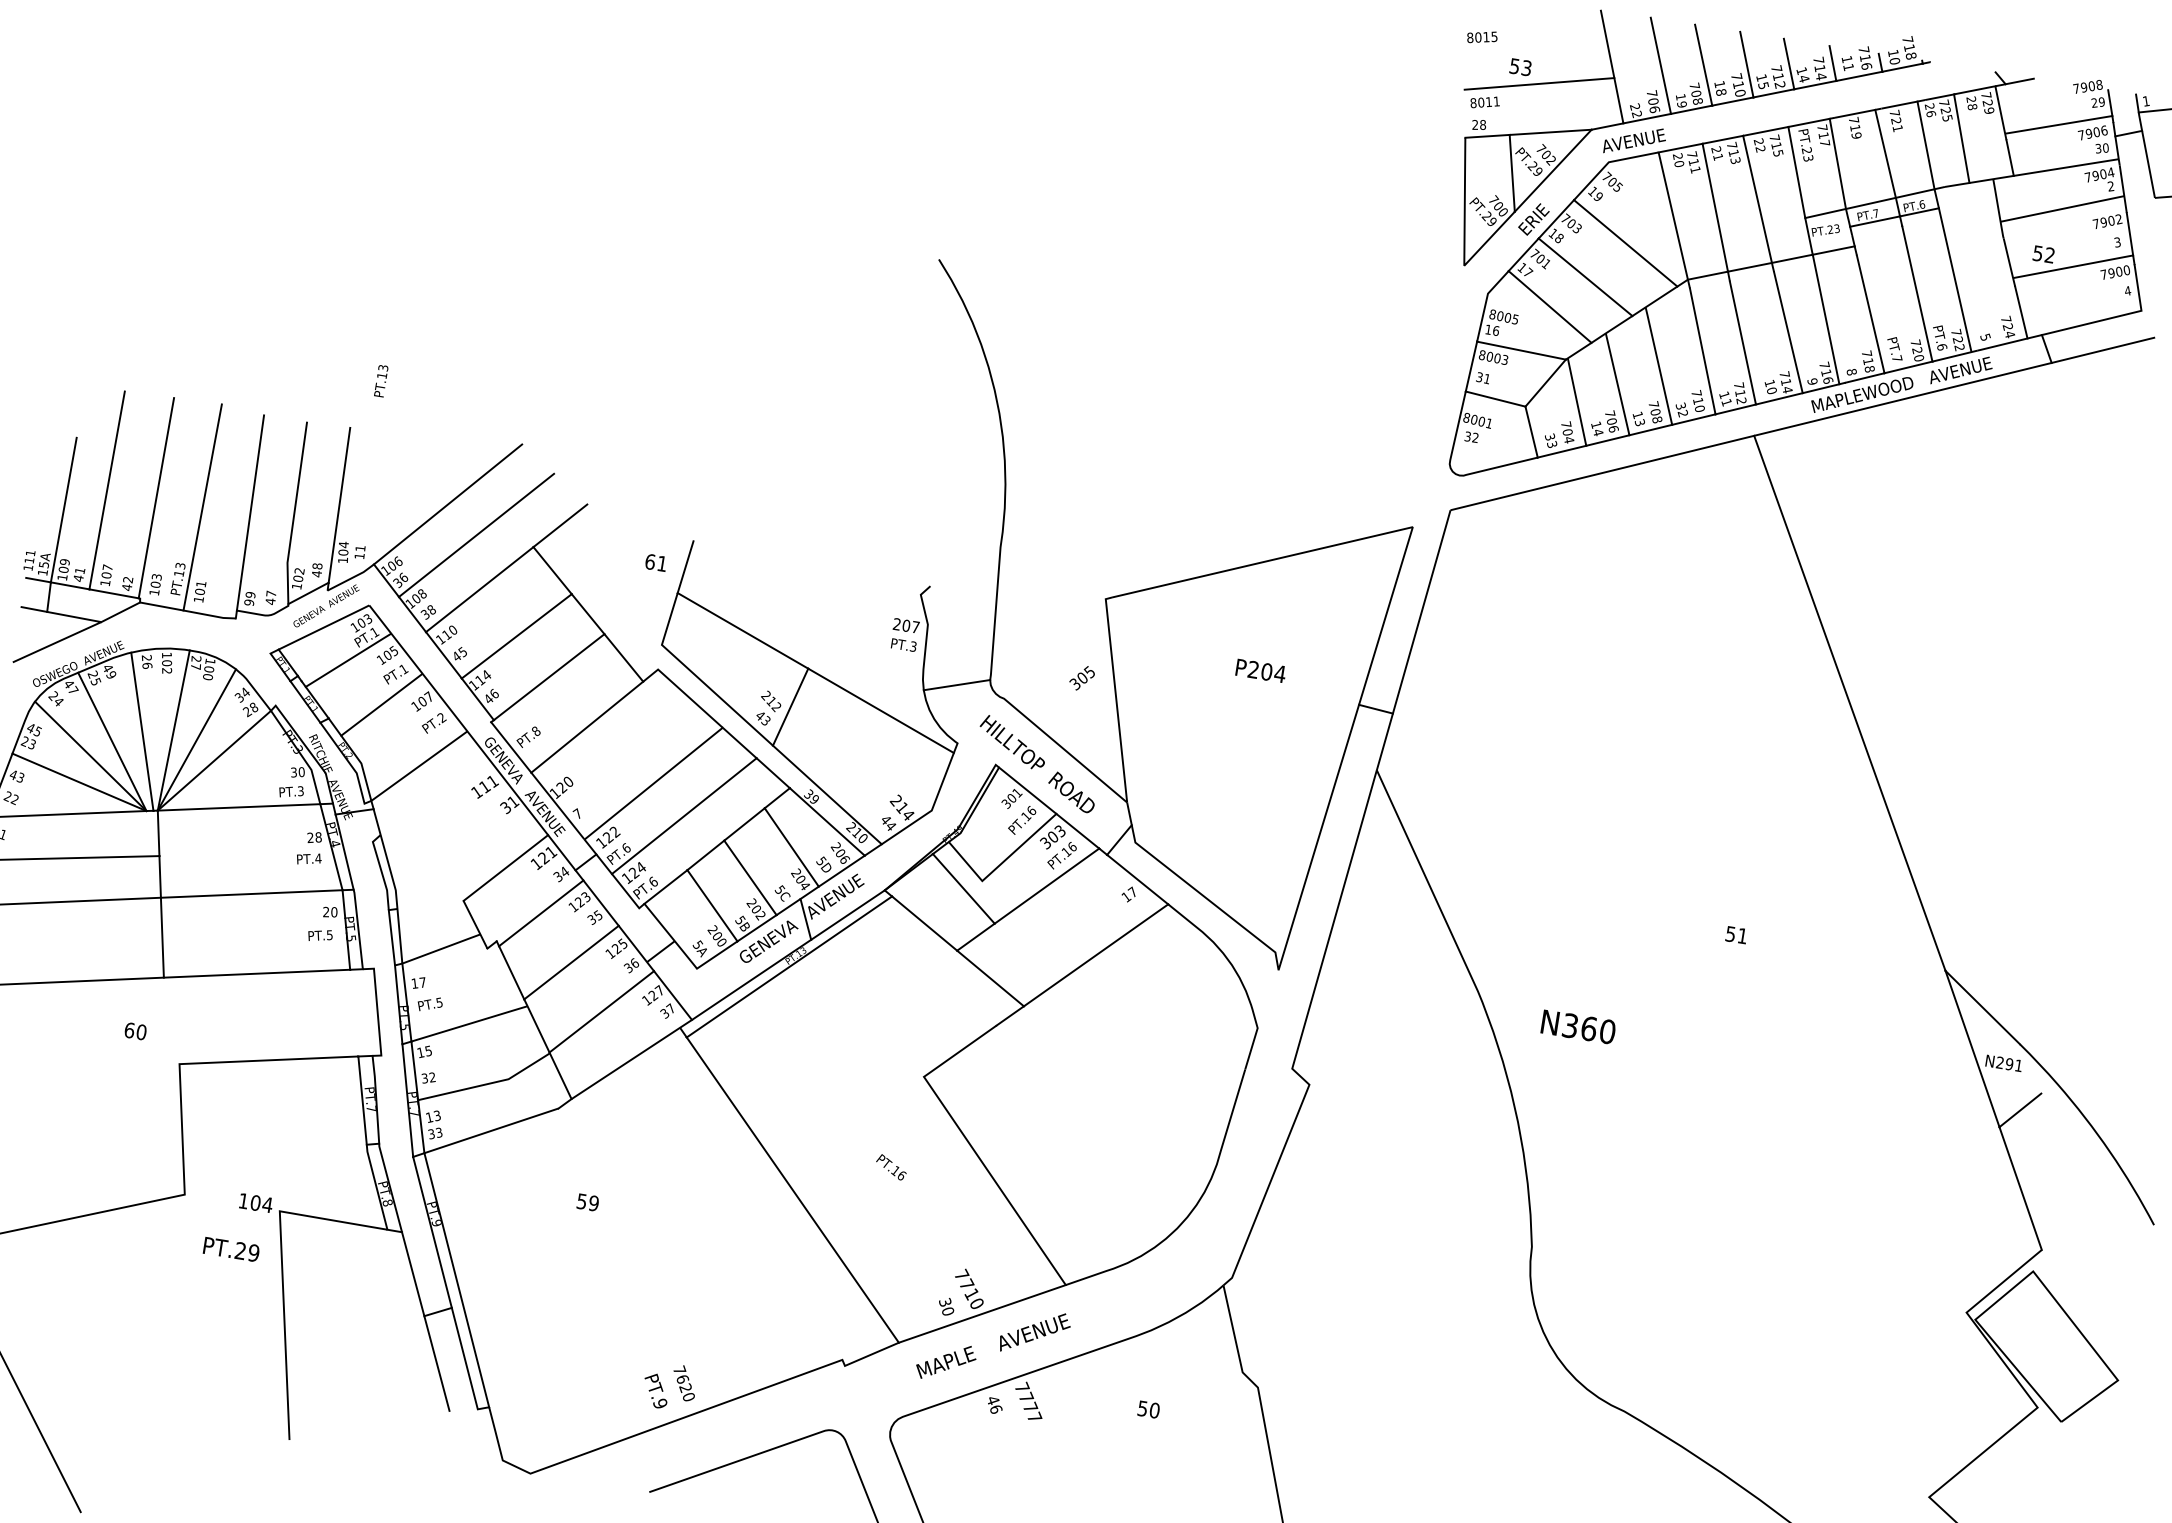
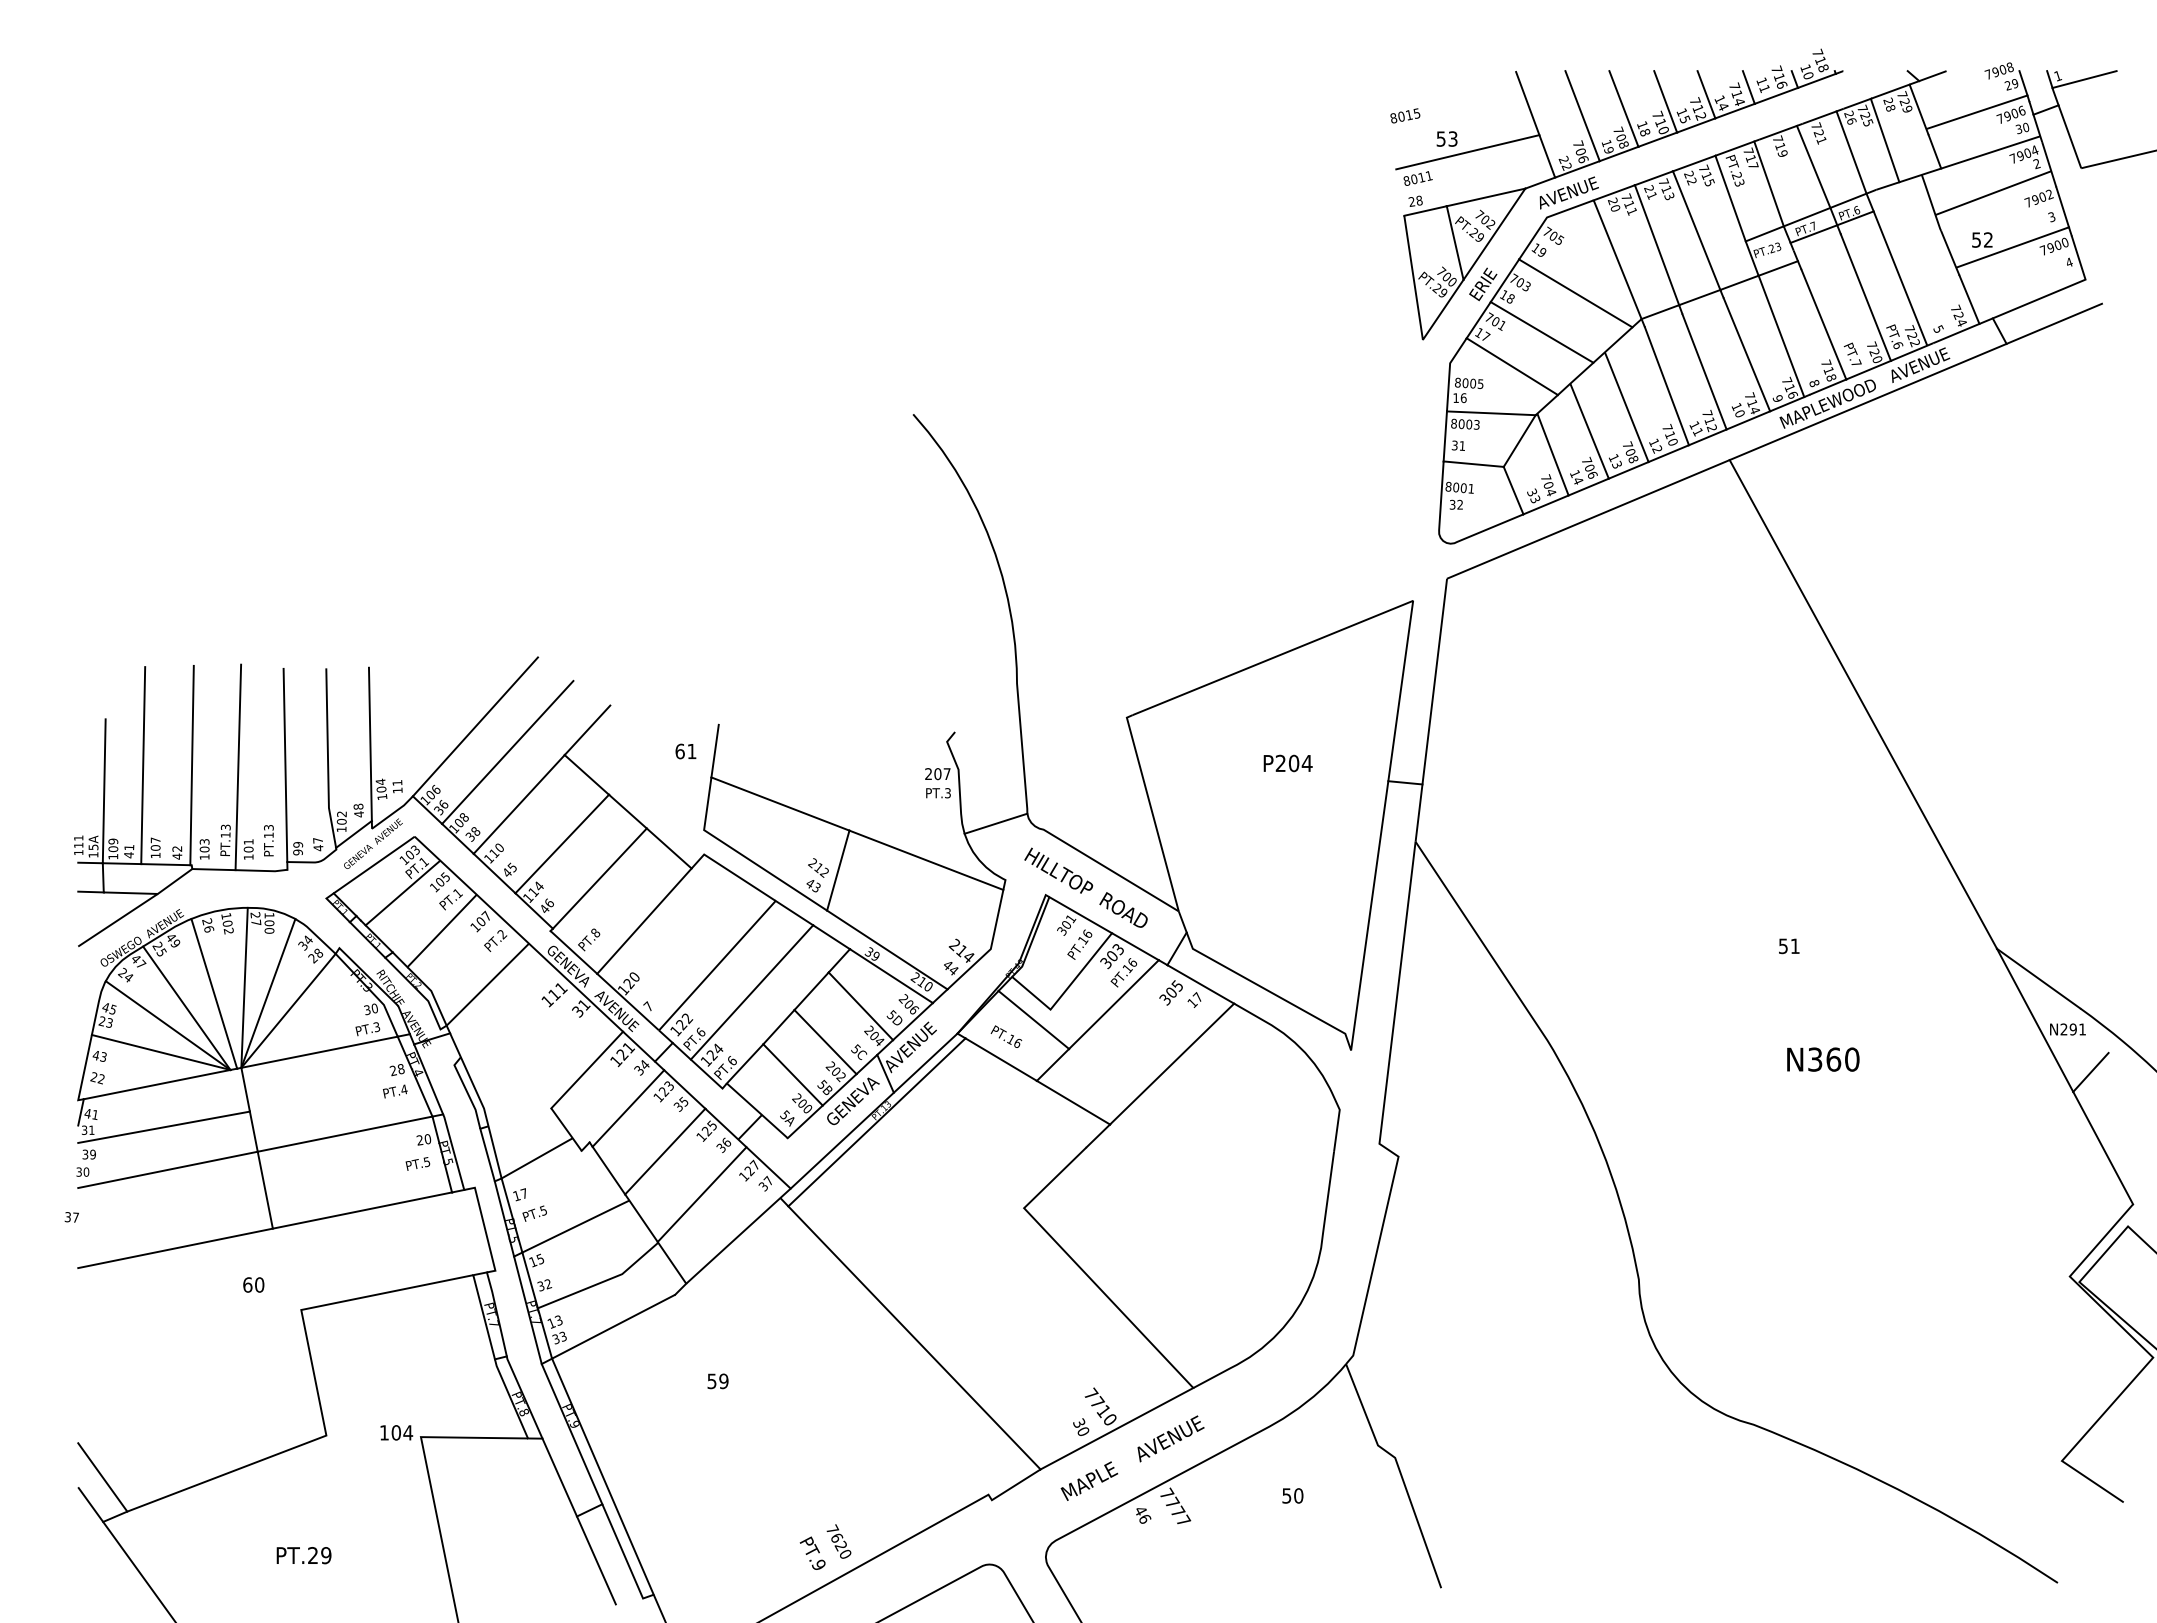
text: (380, 380) -> (268, 840), moved
text: (1680, 405) -> (1653, 442), 32 -> 12
text: (1081, 677) -> (1170, 992), moved
text: (1578, 1027) -> (1823, 1059), moved
text: (891, 1167) -> (1006, 1036), moved
text: (230, 1249) -> (303, 1555), moved

